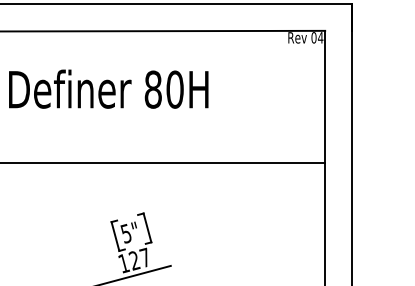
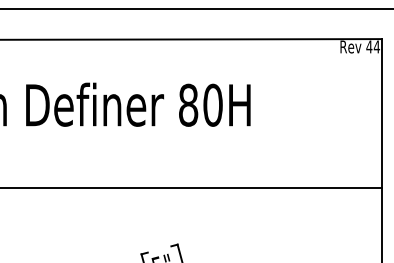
text: (313, 37) -> (368, 46), 04 -> 44

